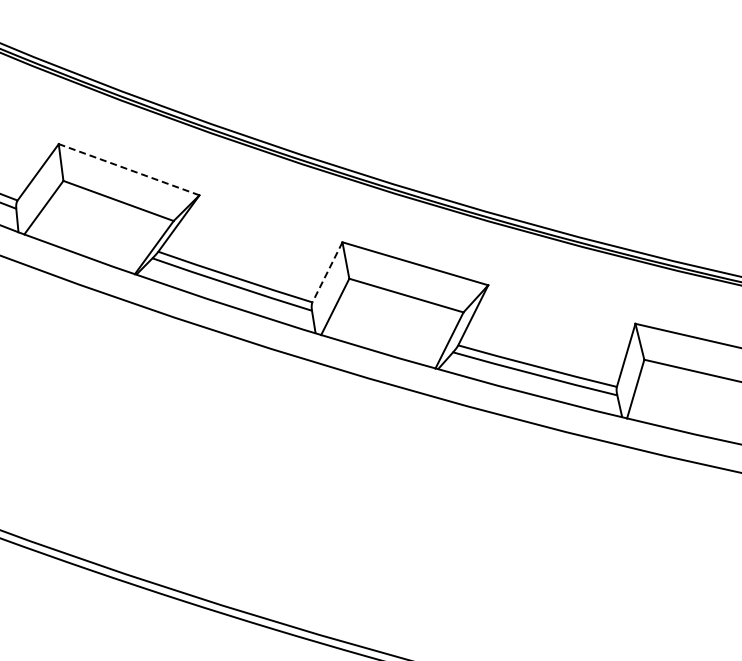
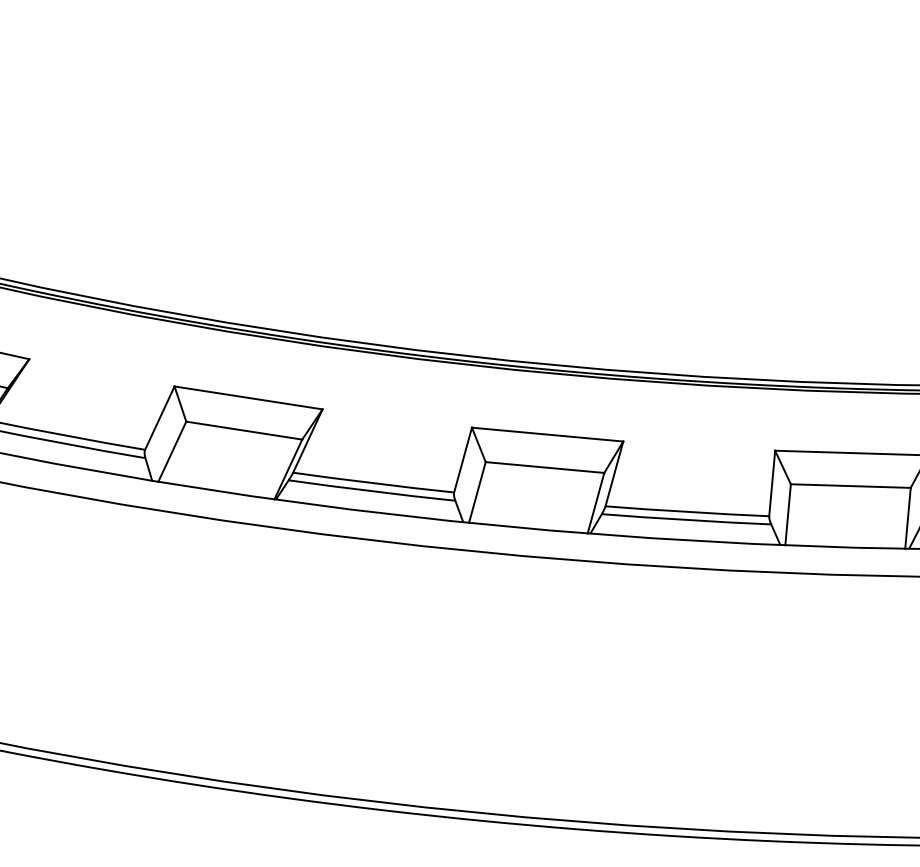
line: (129, 169) -> (248, 397), dashed -> solid
line: (327, 272) -> (463, 460), dashed -> solid

